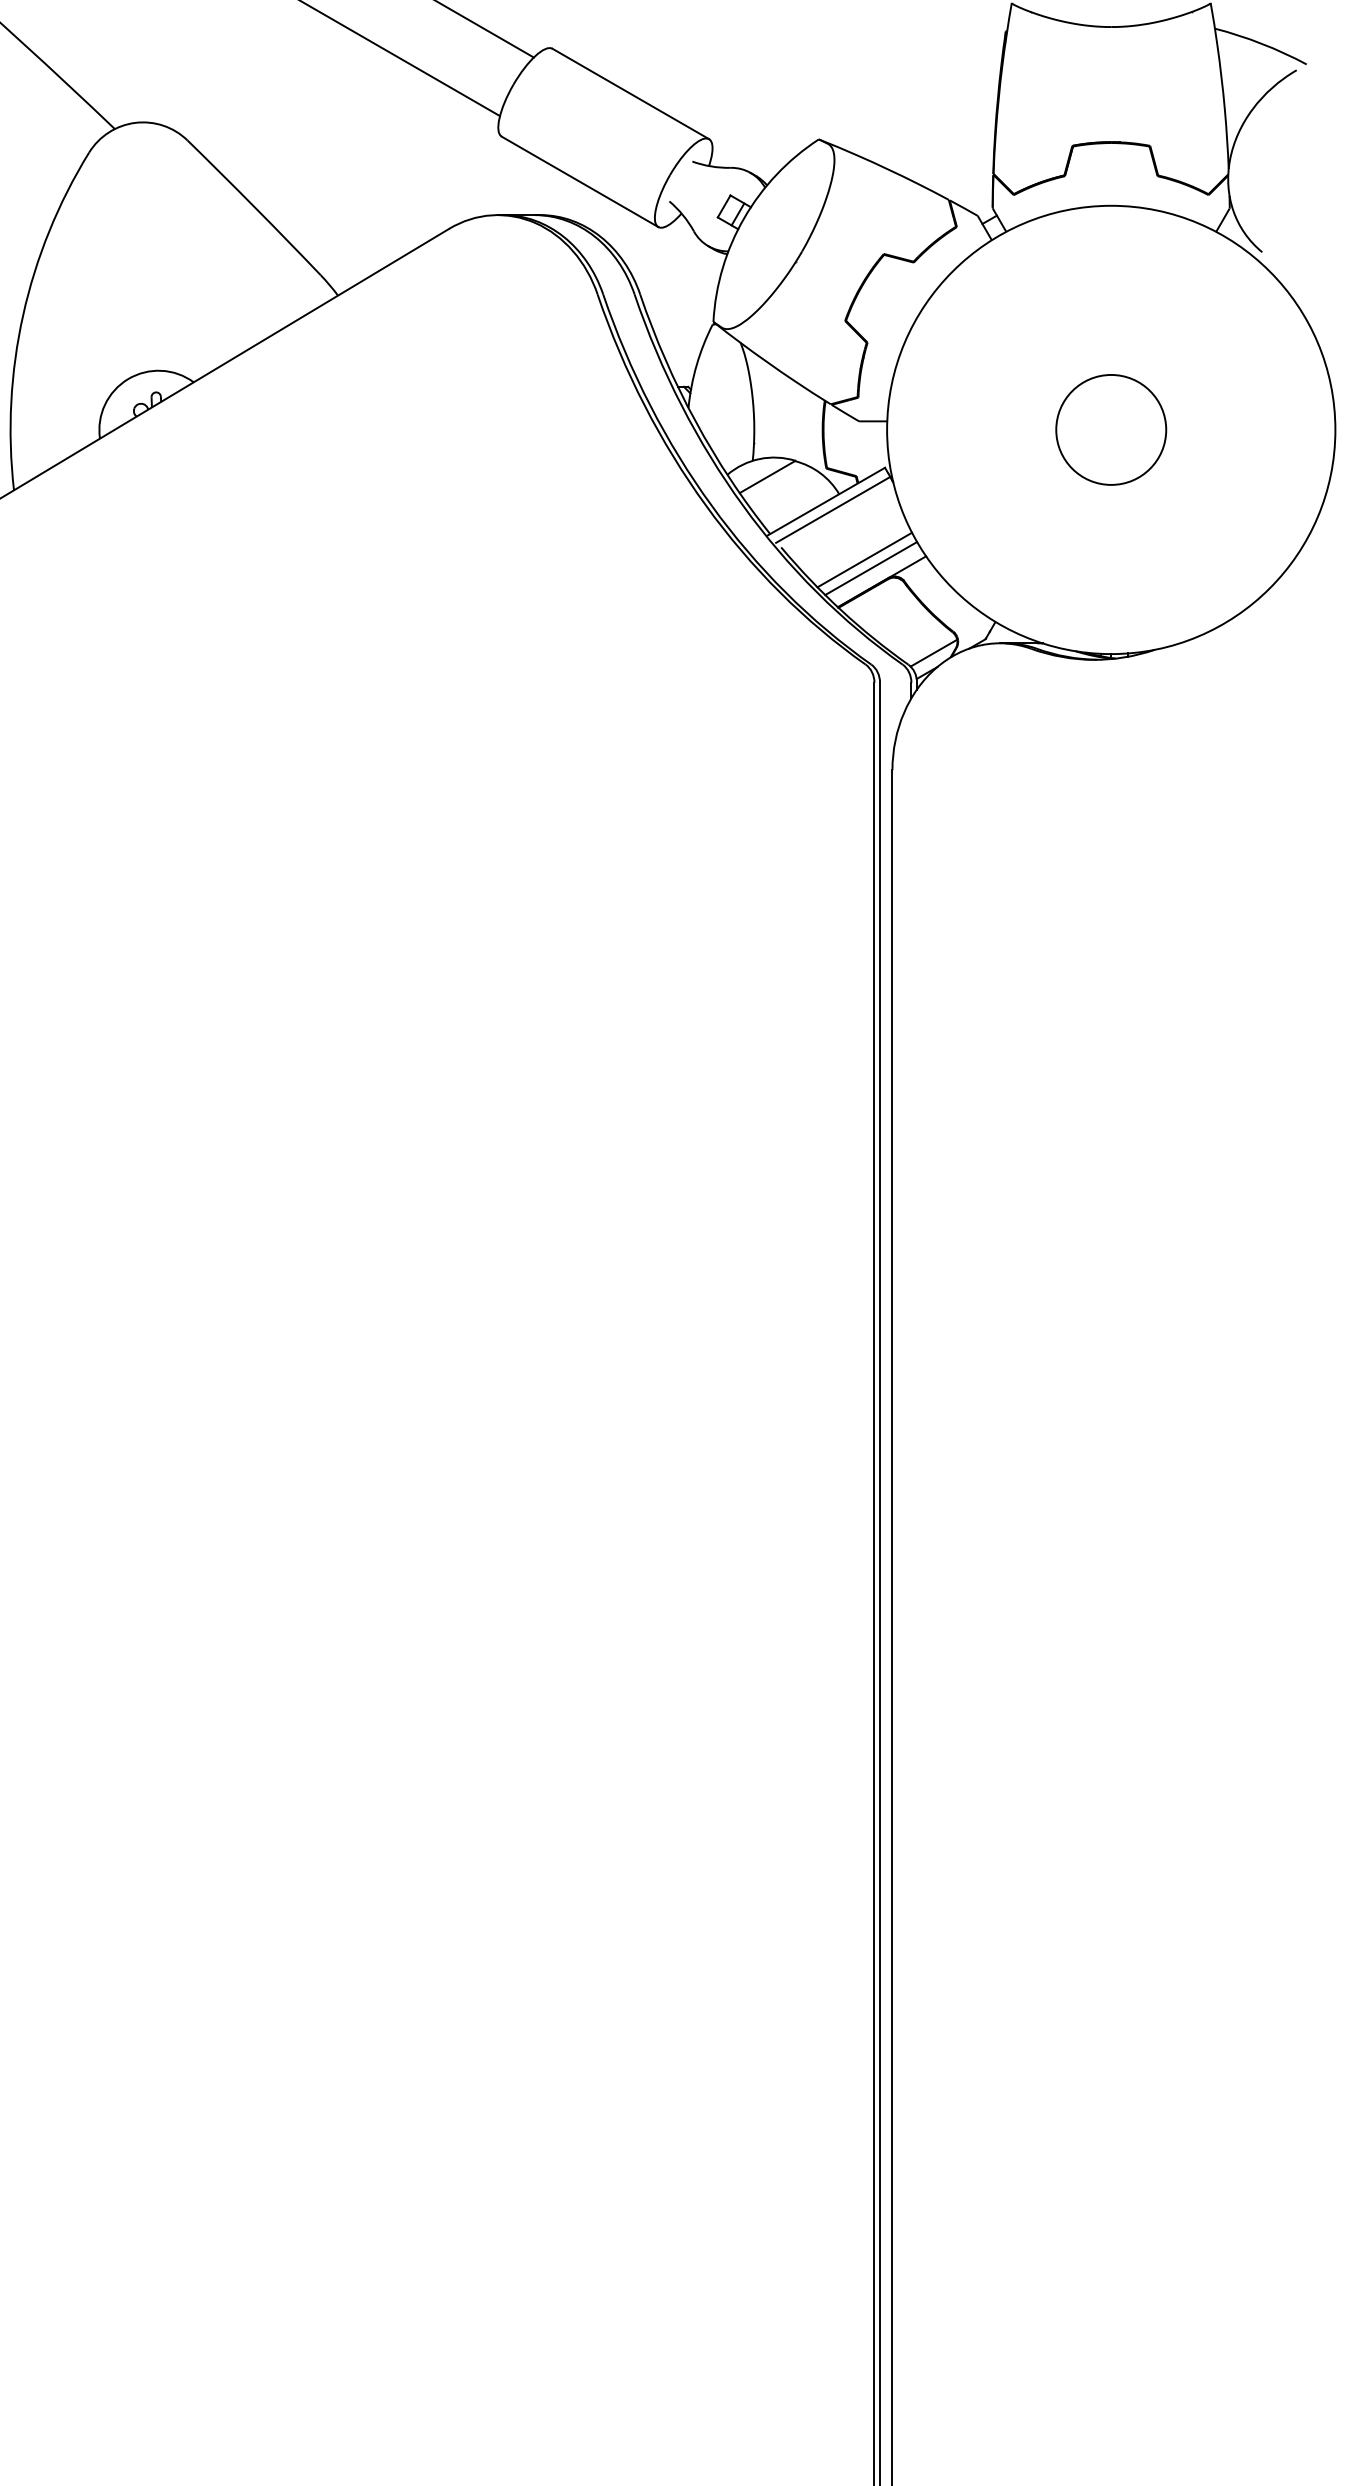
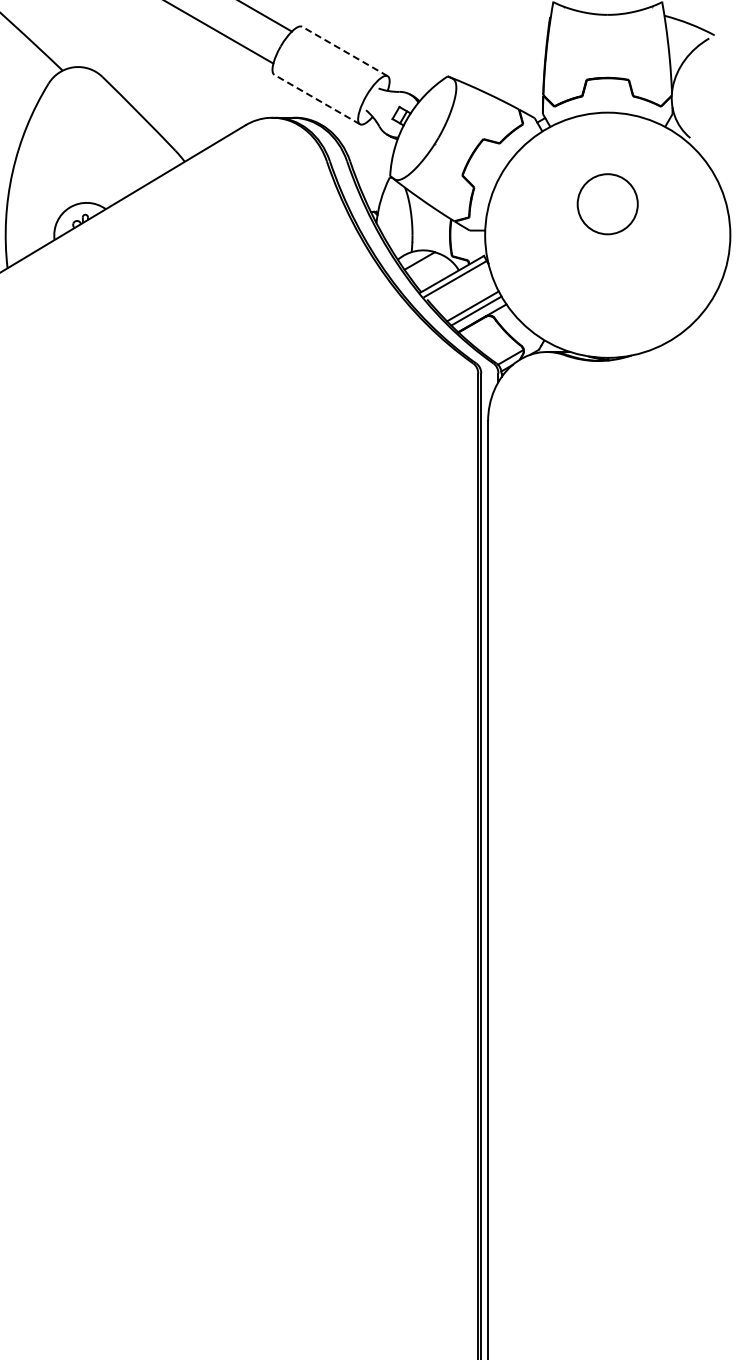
line: (629, 93) -> (344, 51), solid -> dashed
line: (578, 181) -> (316, 99), solid -> dashed
circle: (1110, 430) -> (607, 204), moved

